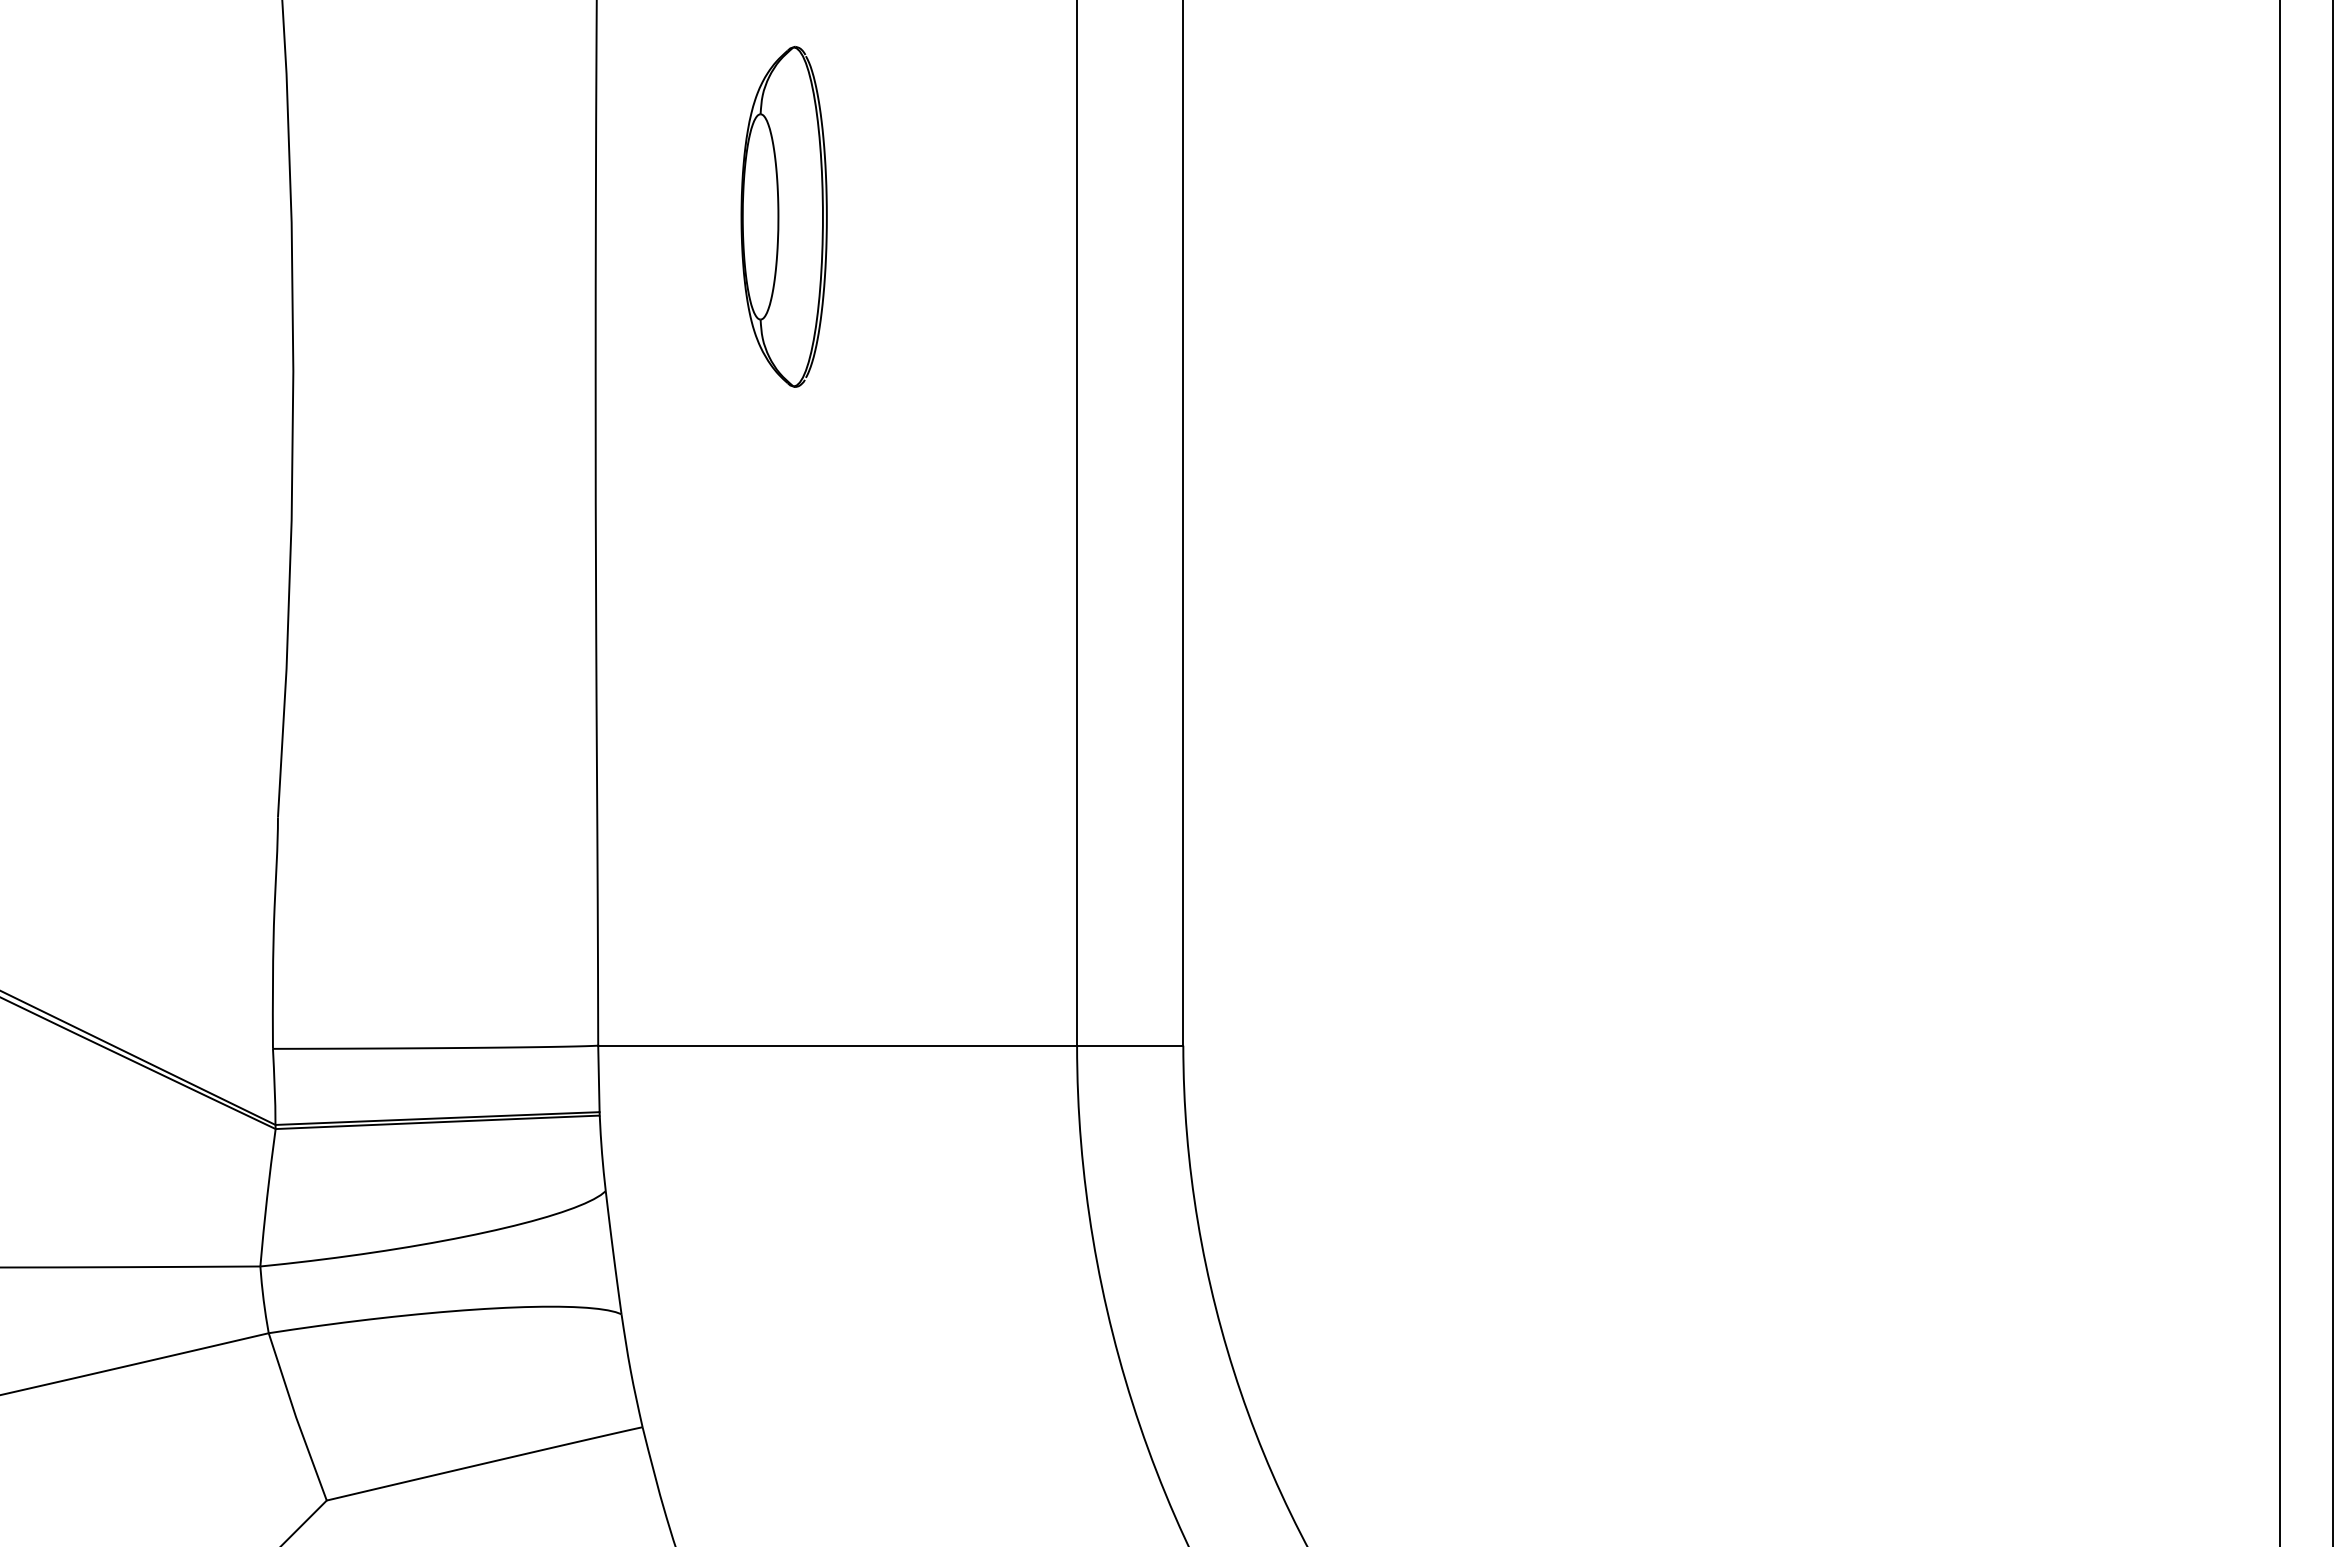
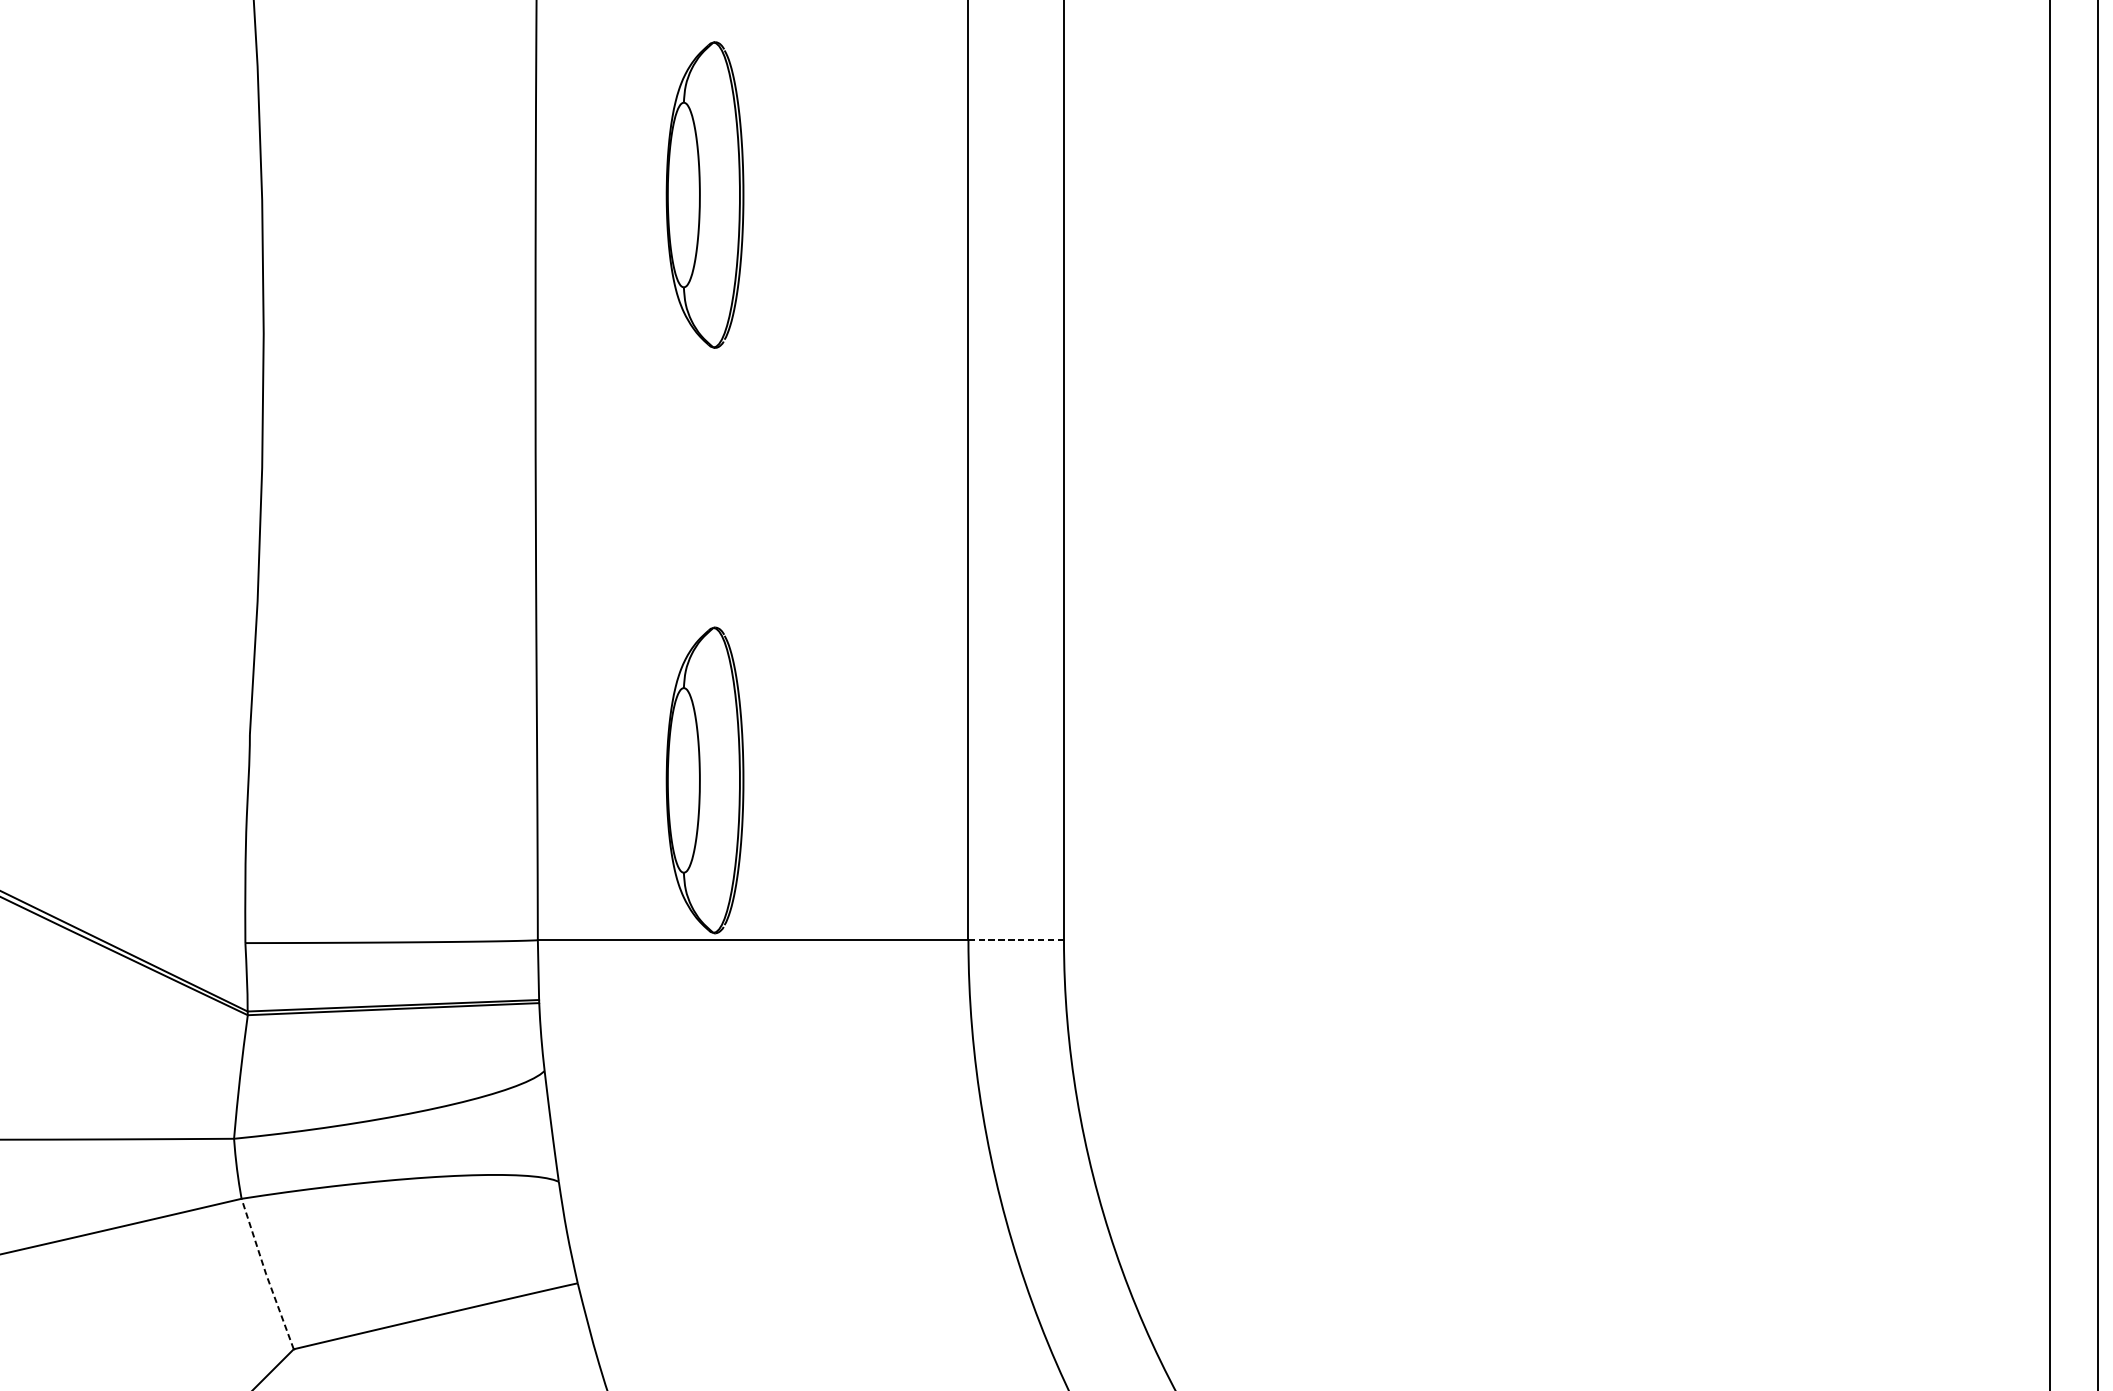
part: (783, 867) -> (704, 780), added
line: (1129, 1045) -> (1015, 940), solid -> dashed
line: (296, 1417) -> (266, 1274), solid -> dashed

